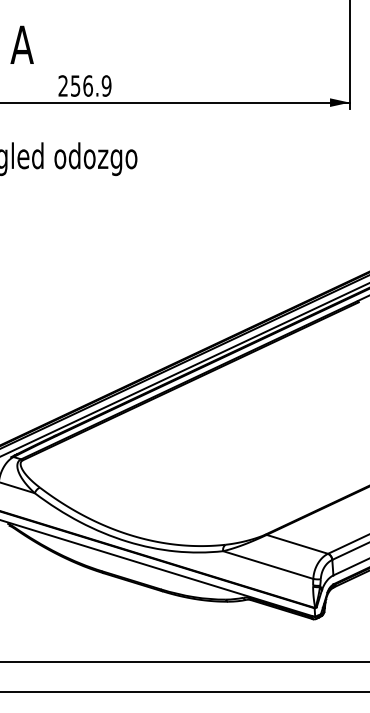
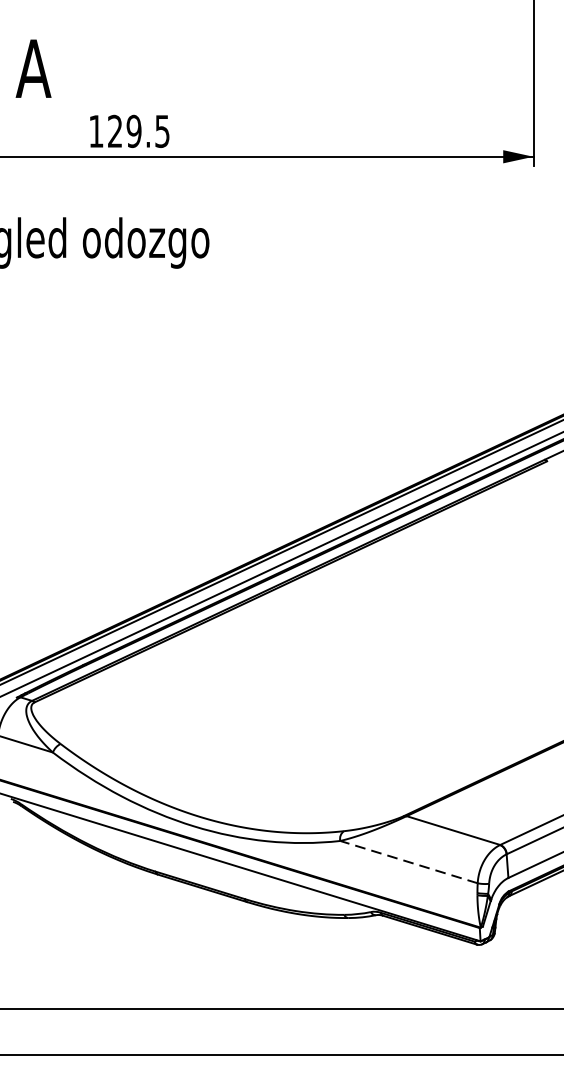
text: (84, 85) -> (128, 130), 256.9 -> 129.5
line: (267, 564) -> (407, 861), solid -> dashed

